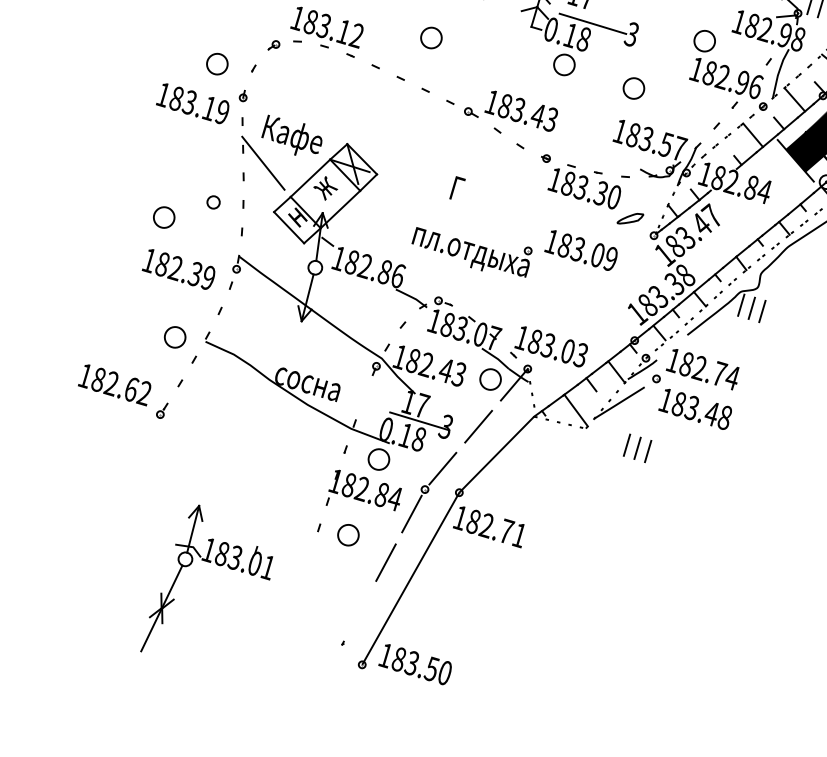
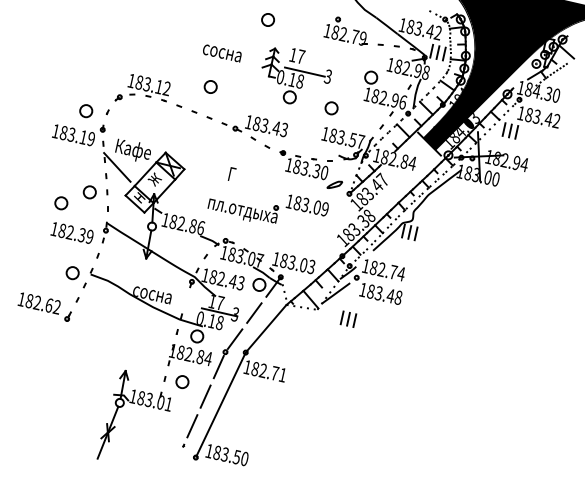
part: (213, 202) -> (89, 192), size x1.67
part: (218, 566) -> (139, 405), moved
line: (360, 611) -> (192, 426), added

